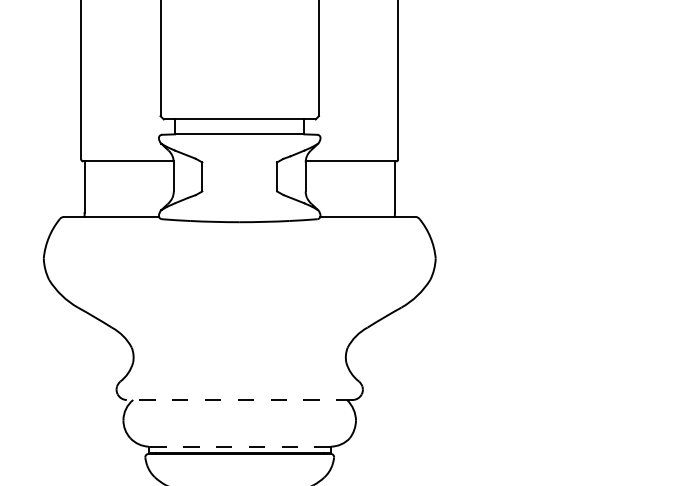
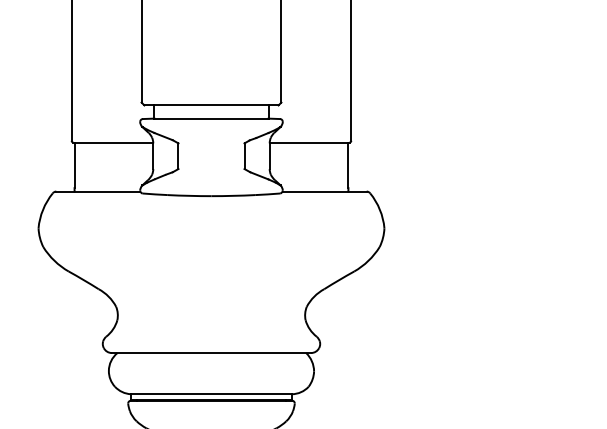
line: (239, 400) -> (211, 353), dashed -> solid
line: (239, 446) -> (211, 394), dashed -> solid

